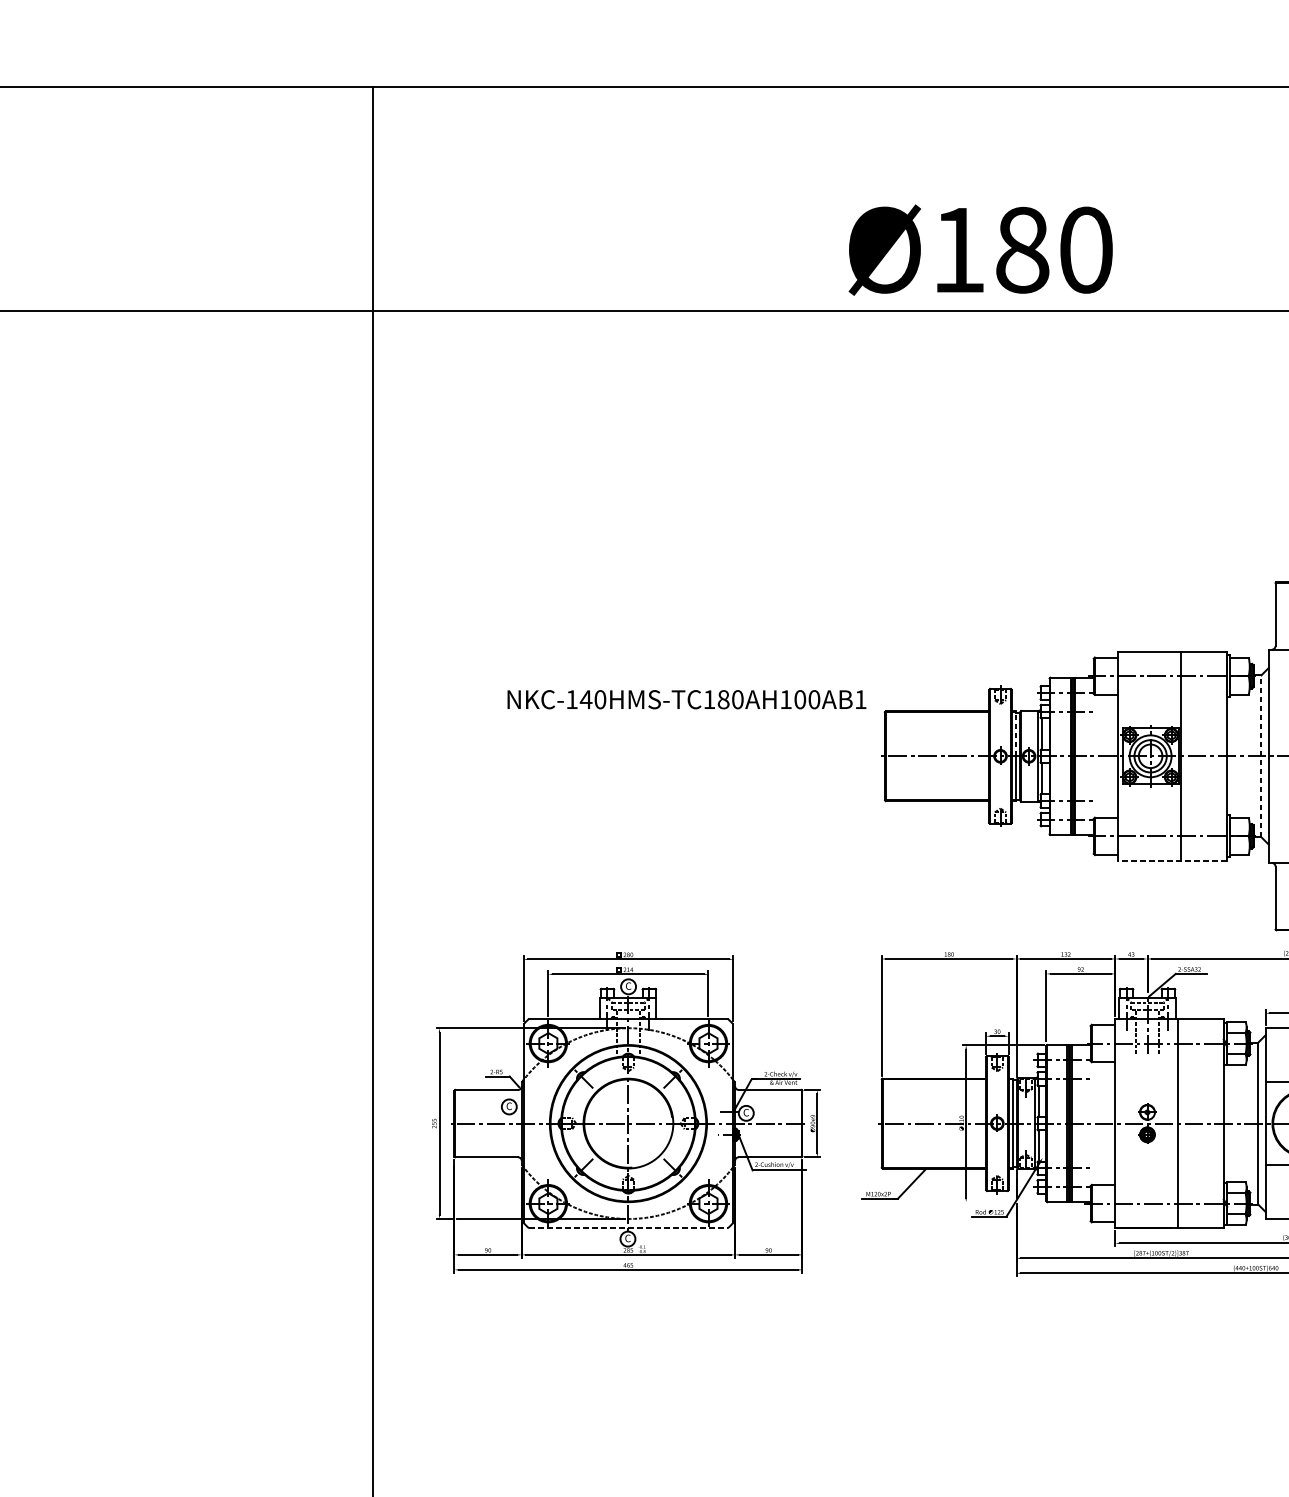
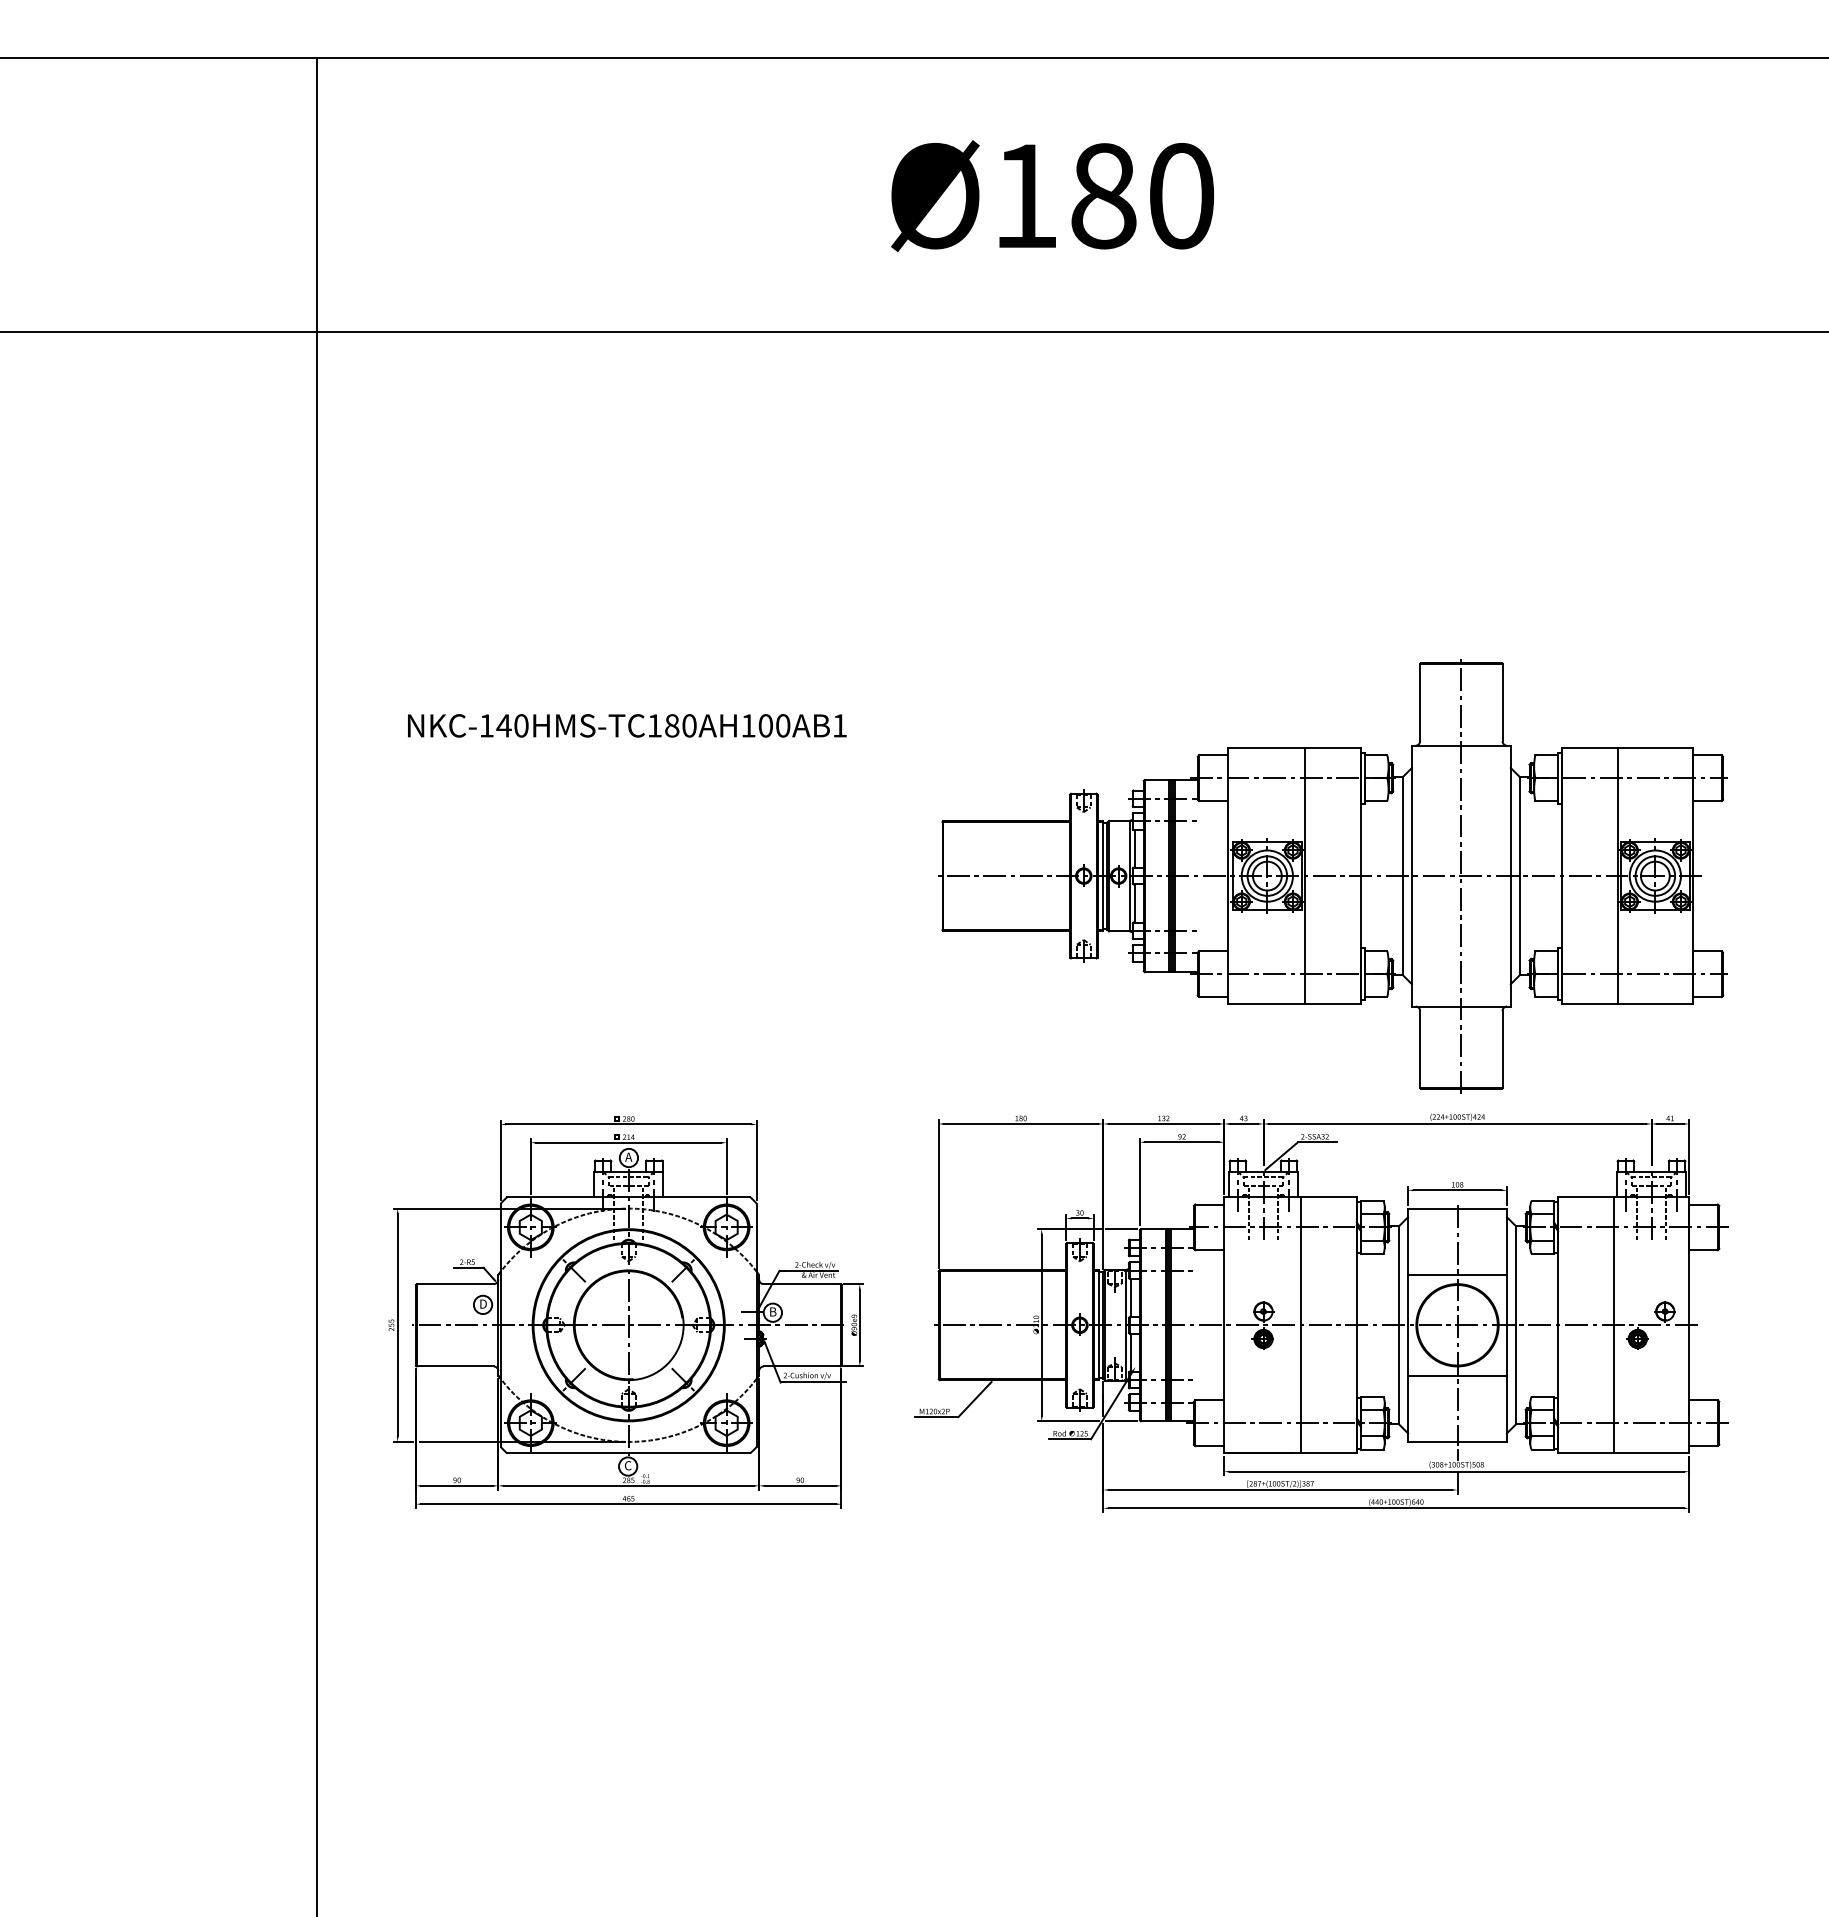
text: (980, 249) -> (1052, 195), moved
text: (687, 699) -> (627, 725), moved
line: (1015, 733) -> (1102, 848), dashed -> solid
line: (1261, 756) -> (1402, 876), dashed -> solid
line: (1172, 861) -> (1293, 1004), dashed -> solid
text: (628, 985) -> (628, 1156), C -> A
text: (508, 1105) -> (482, 1303), C -> D
text: (745, 1112) -> (772, 1311), C -> B
line: (988, 1202) -> (1068, 1421), added
line: (1031, 1202) -> (1121, 1421), added
line: (628, 1228) -> (628, 1453), dashed -> solid

